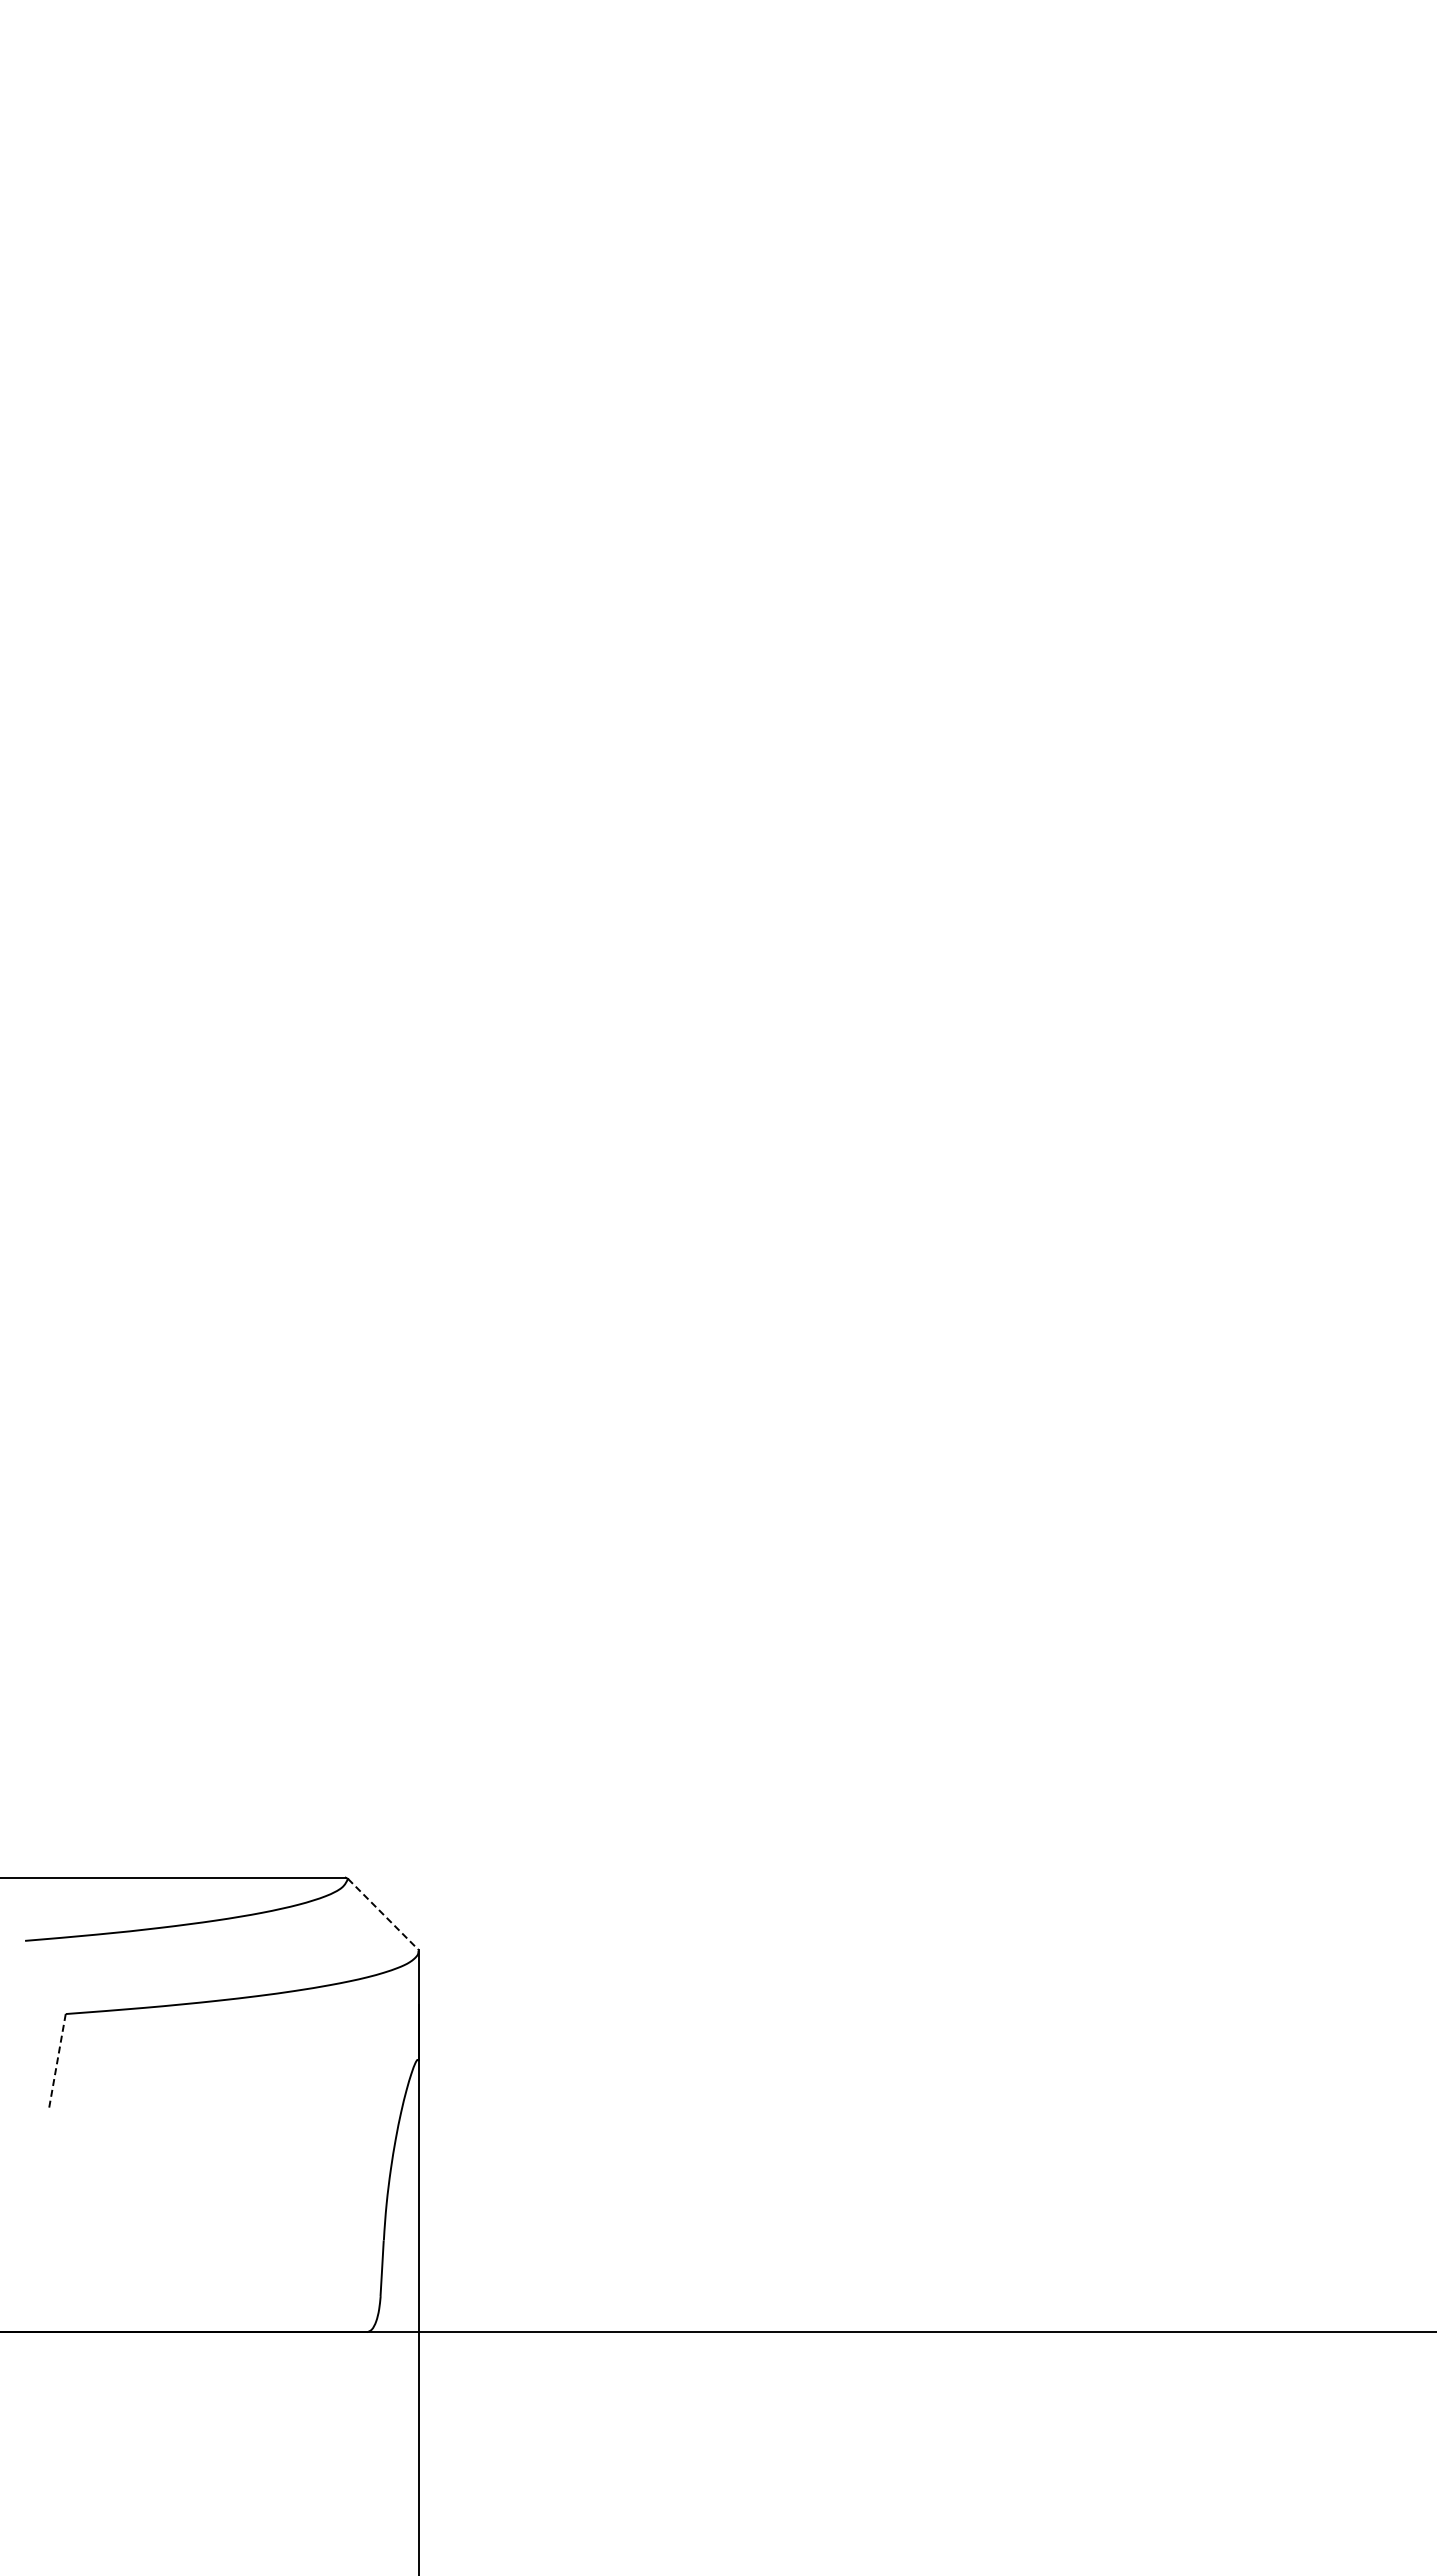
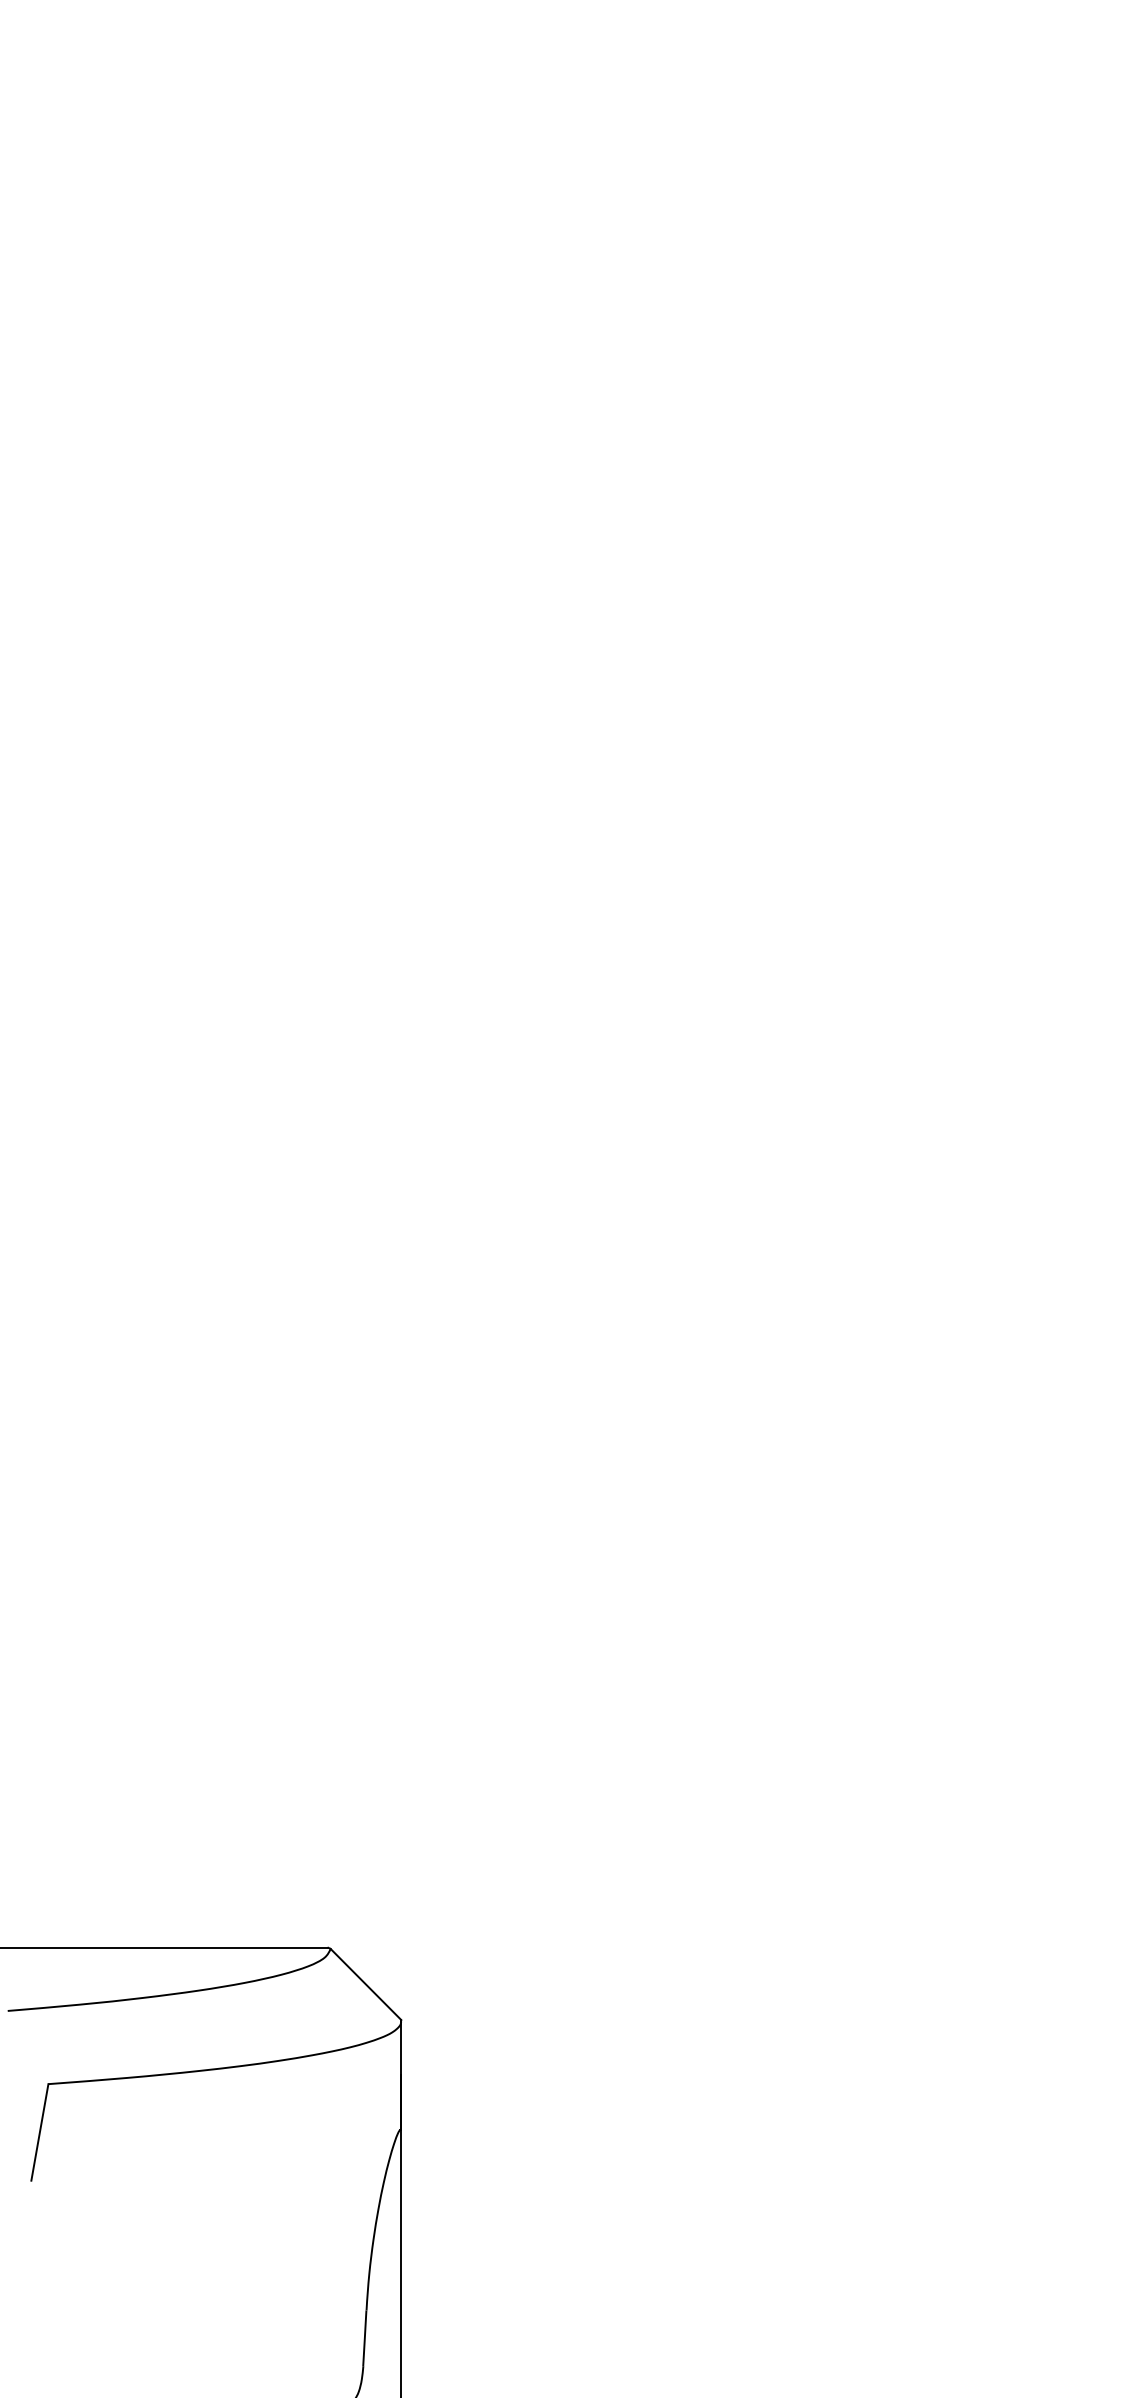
line: (383, 1914) -> (366, 1984), dashed -> solid
line: (57, 2062) -> (40, 2132), dashed -> solid

